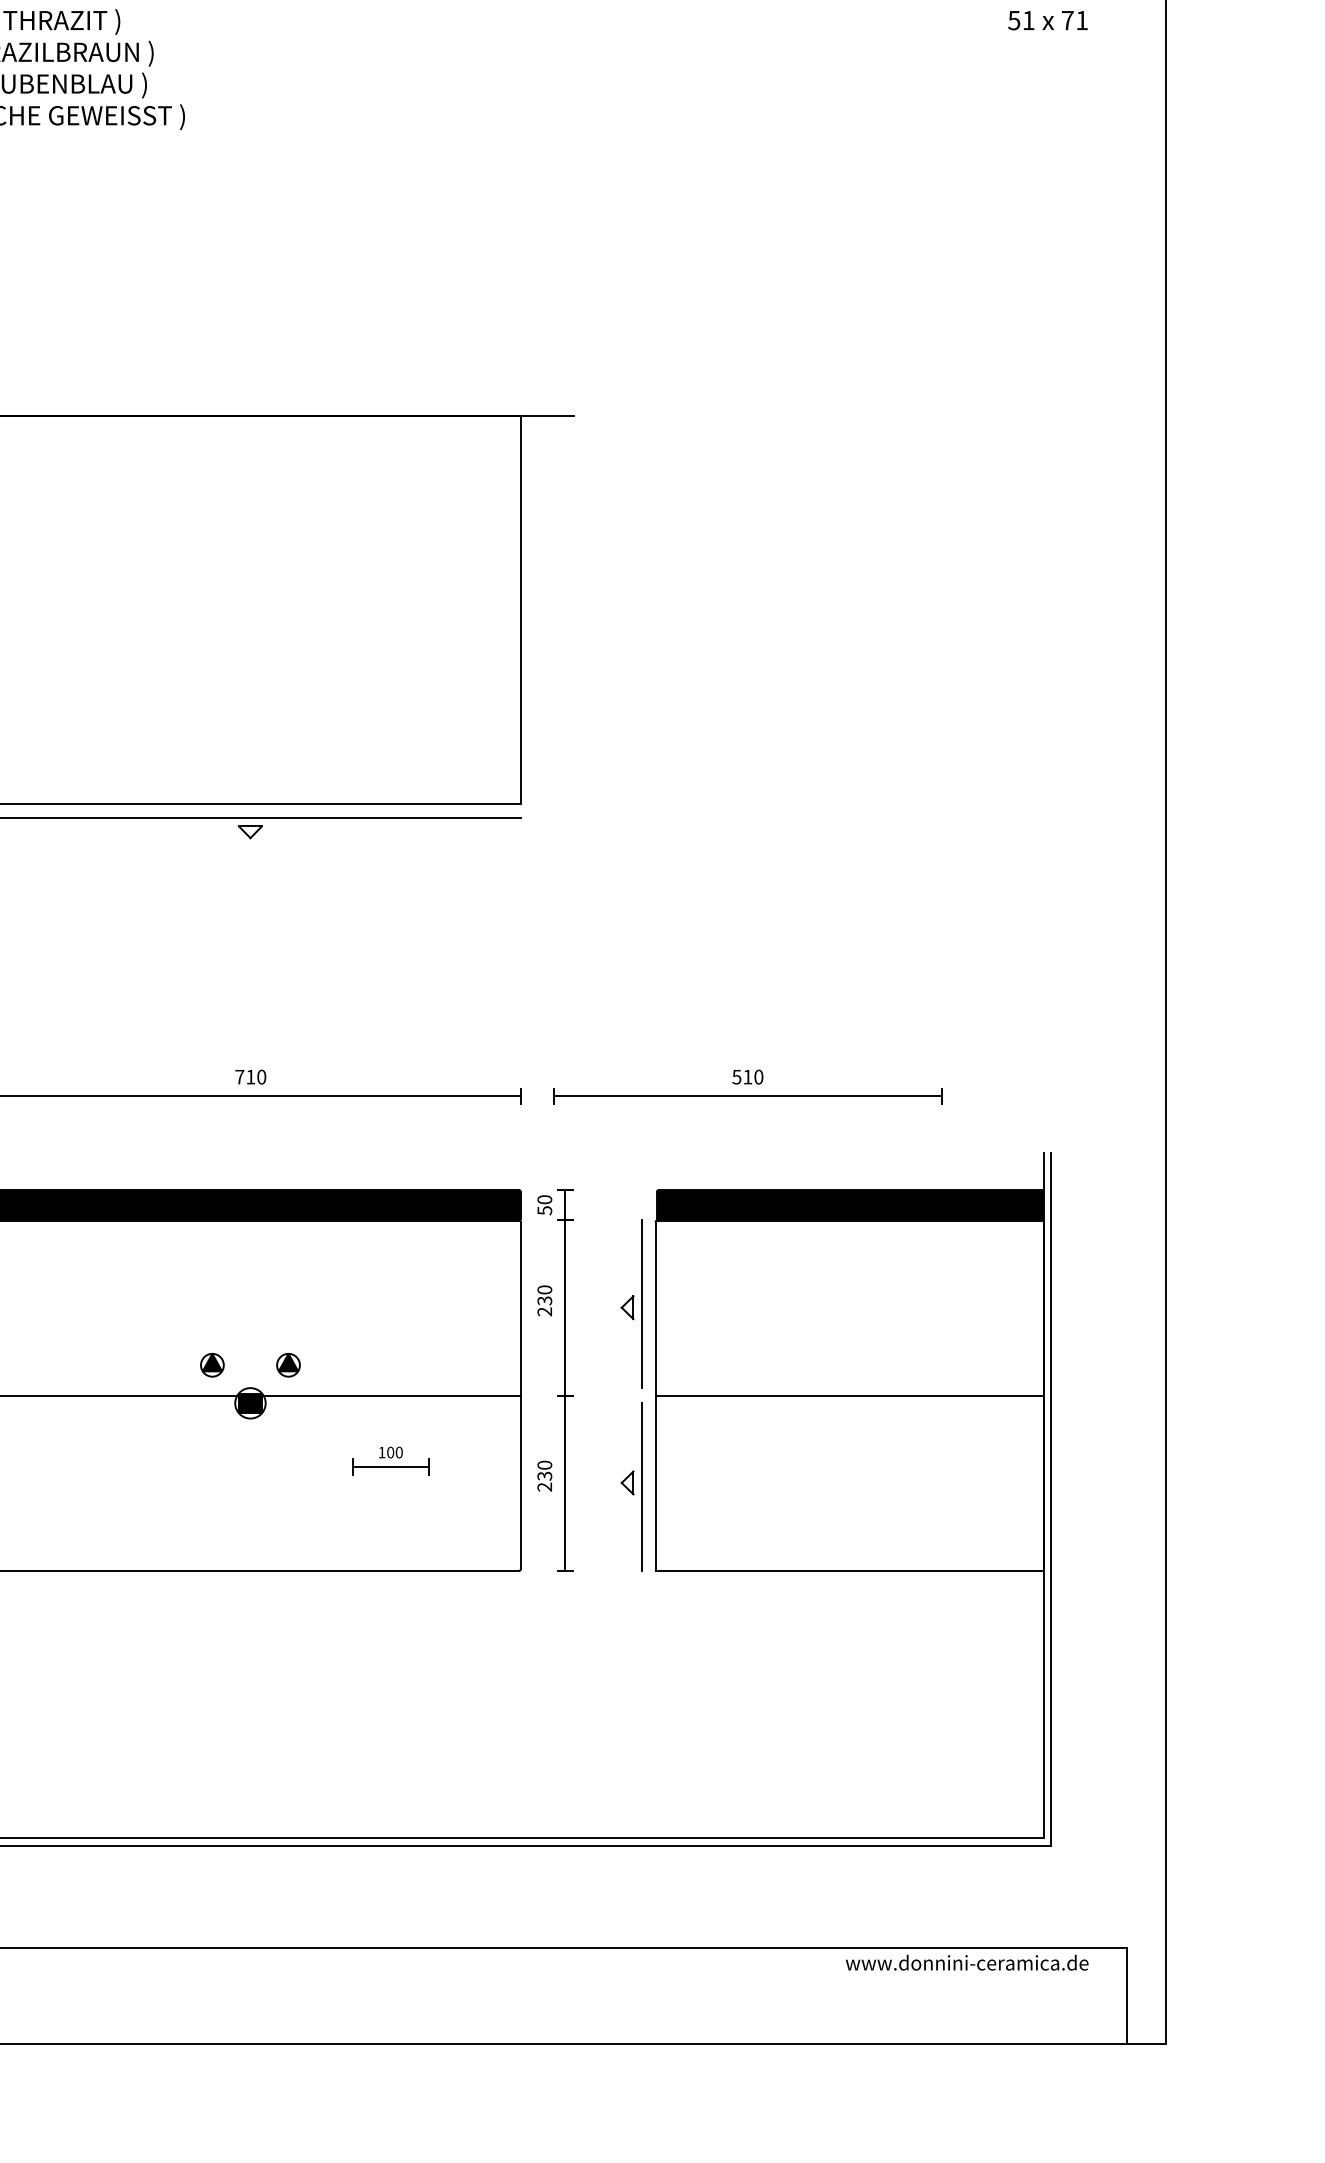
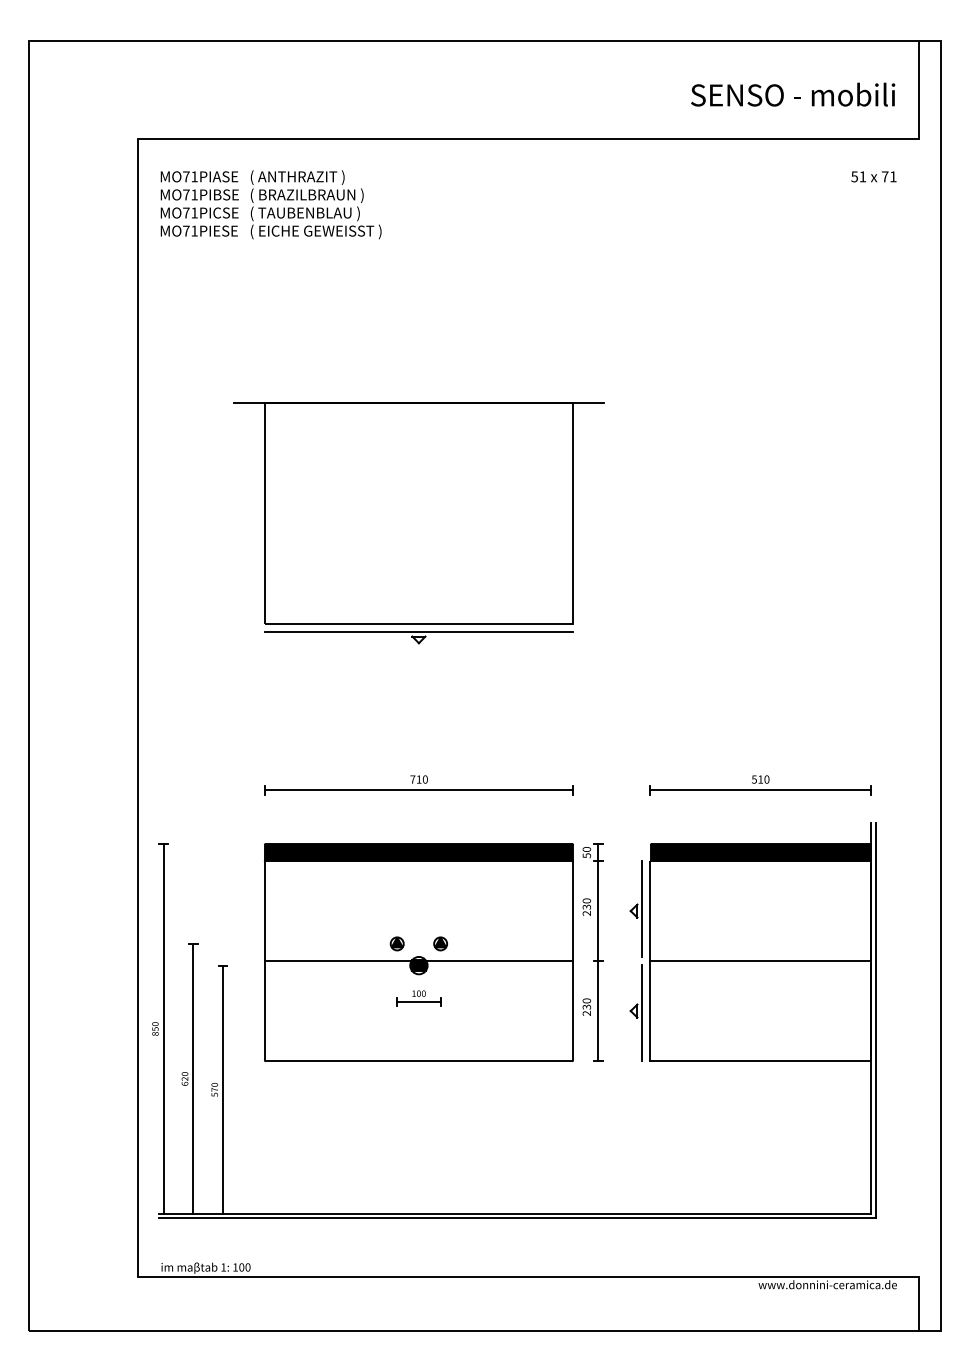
part: (747, 1087) -> (760, 785), moved
part: (389, 1460) -> (418, 998), moved

